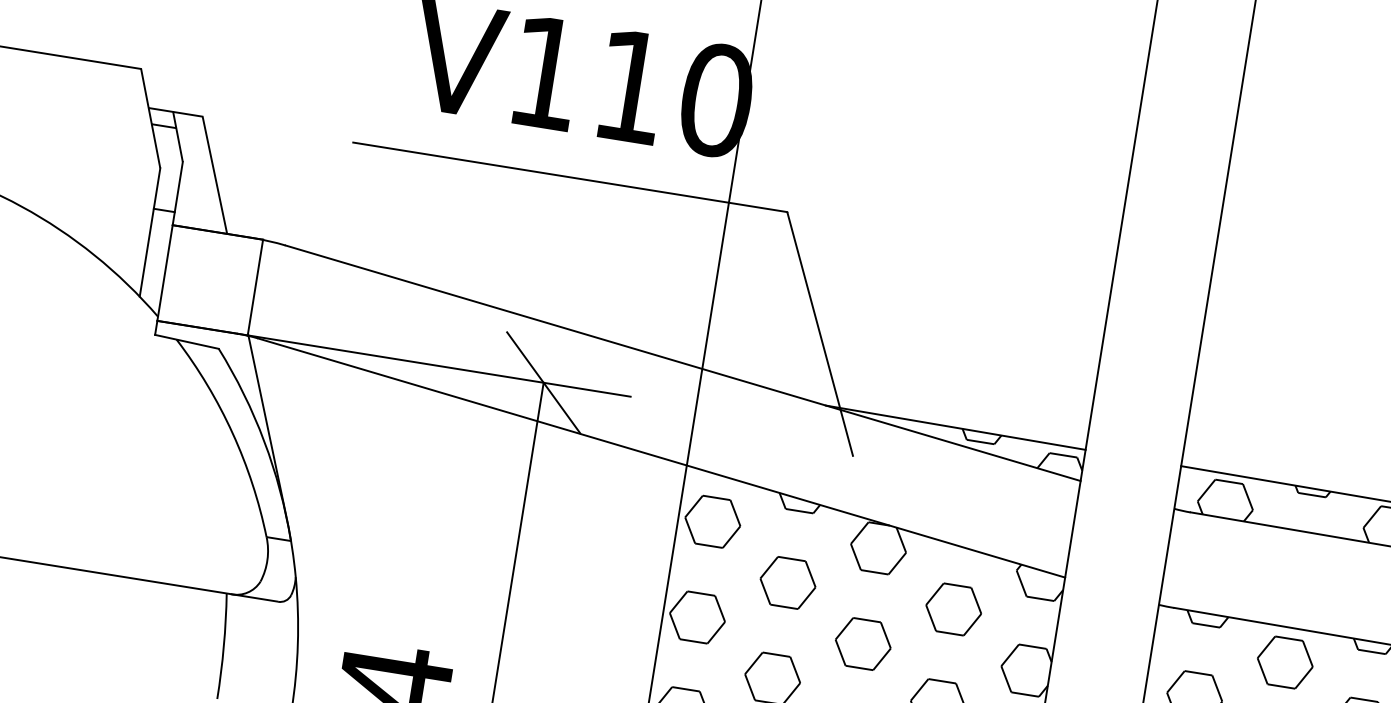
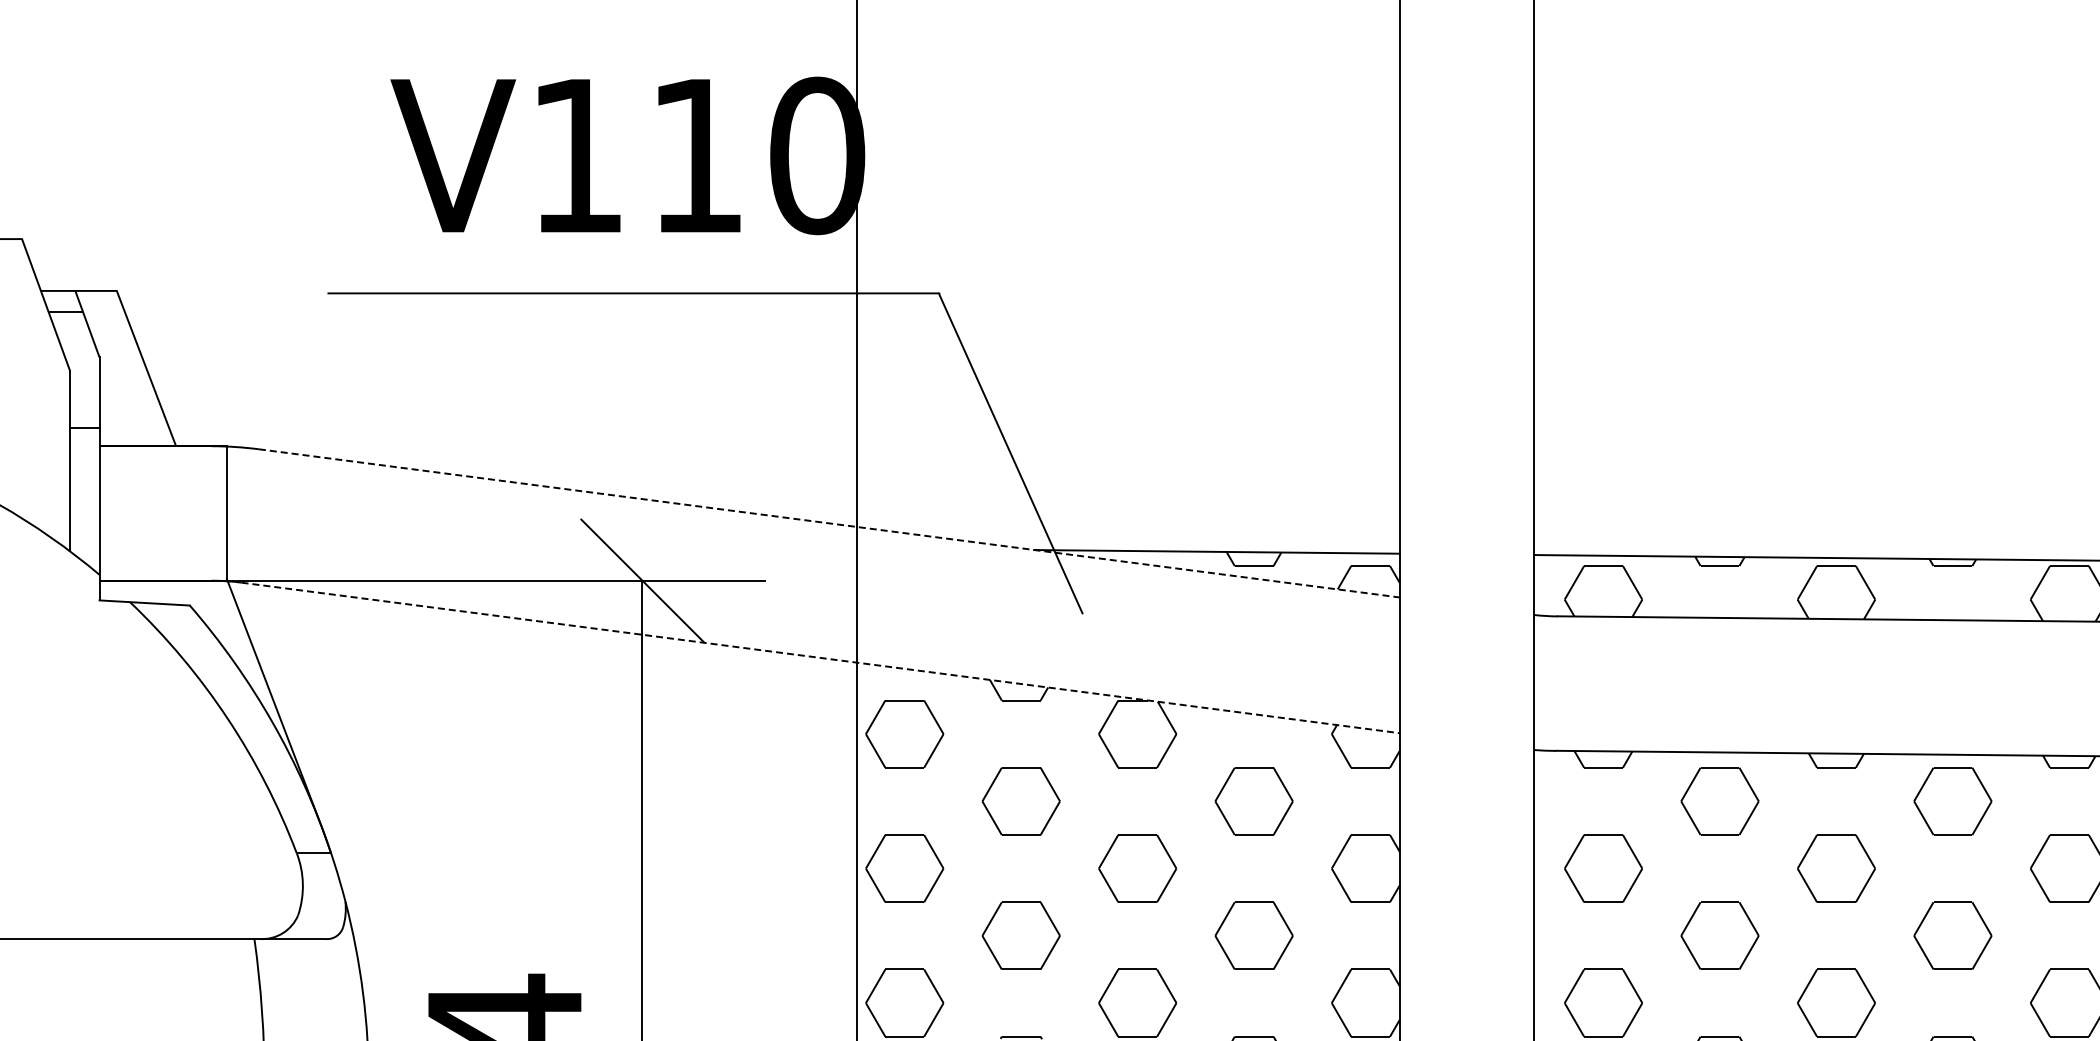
line: (683, 363) -> (829, 523), solid -> dashed
line: (662, 458) -> (821, 658), solid -> dashed

